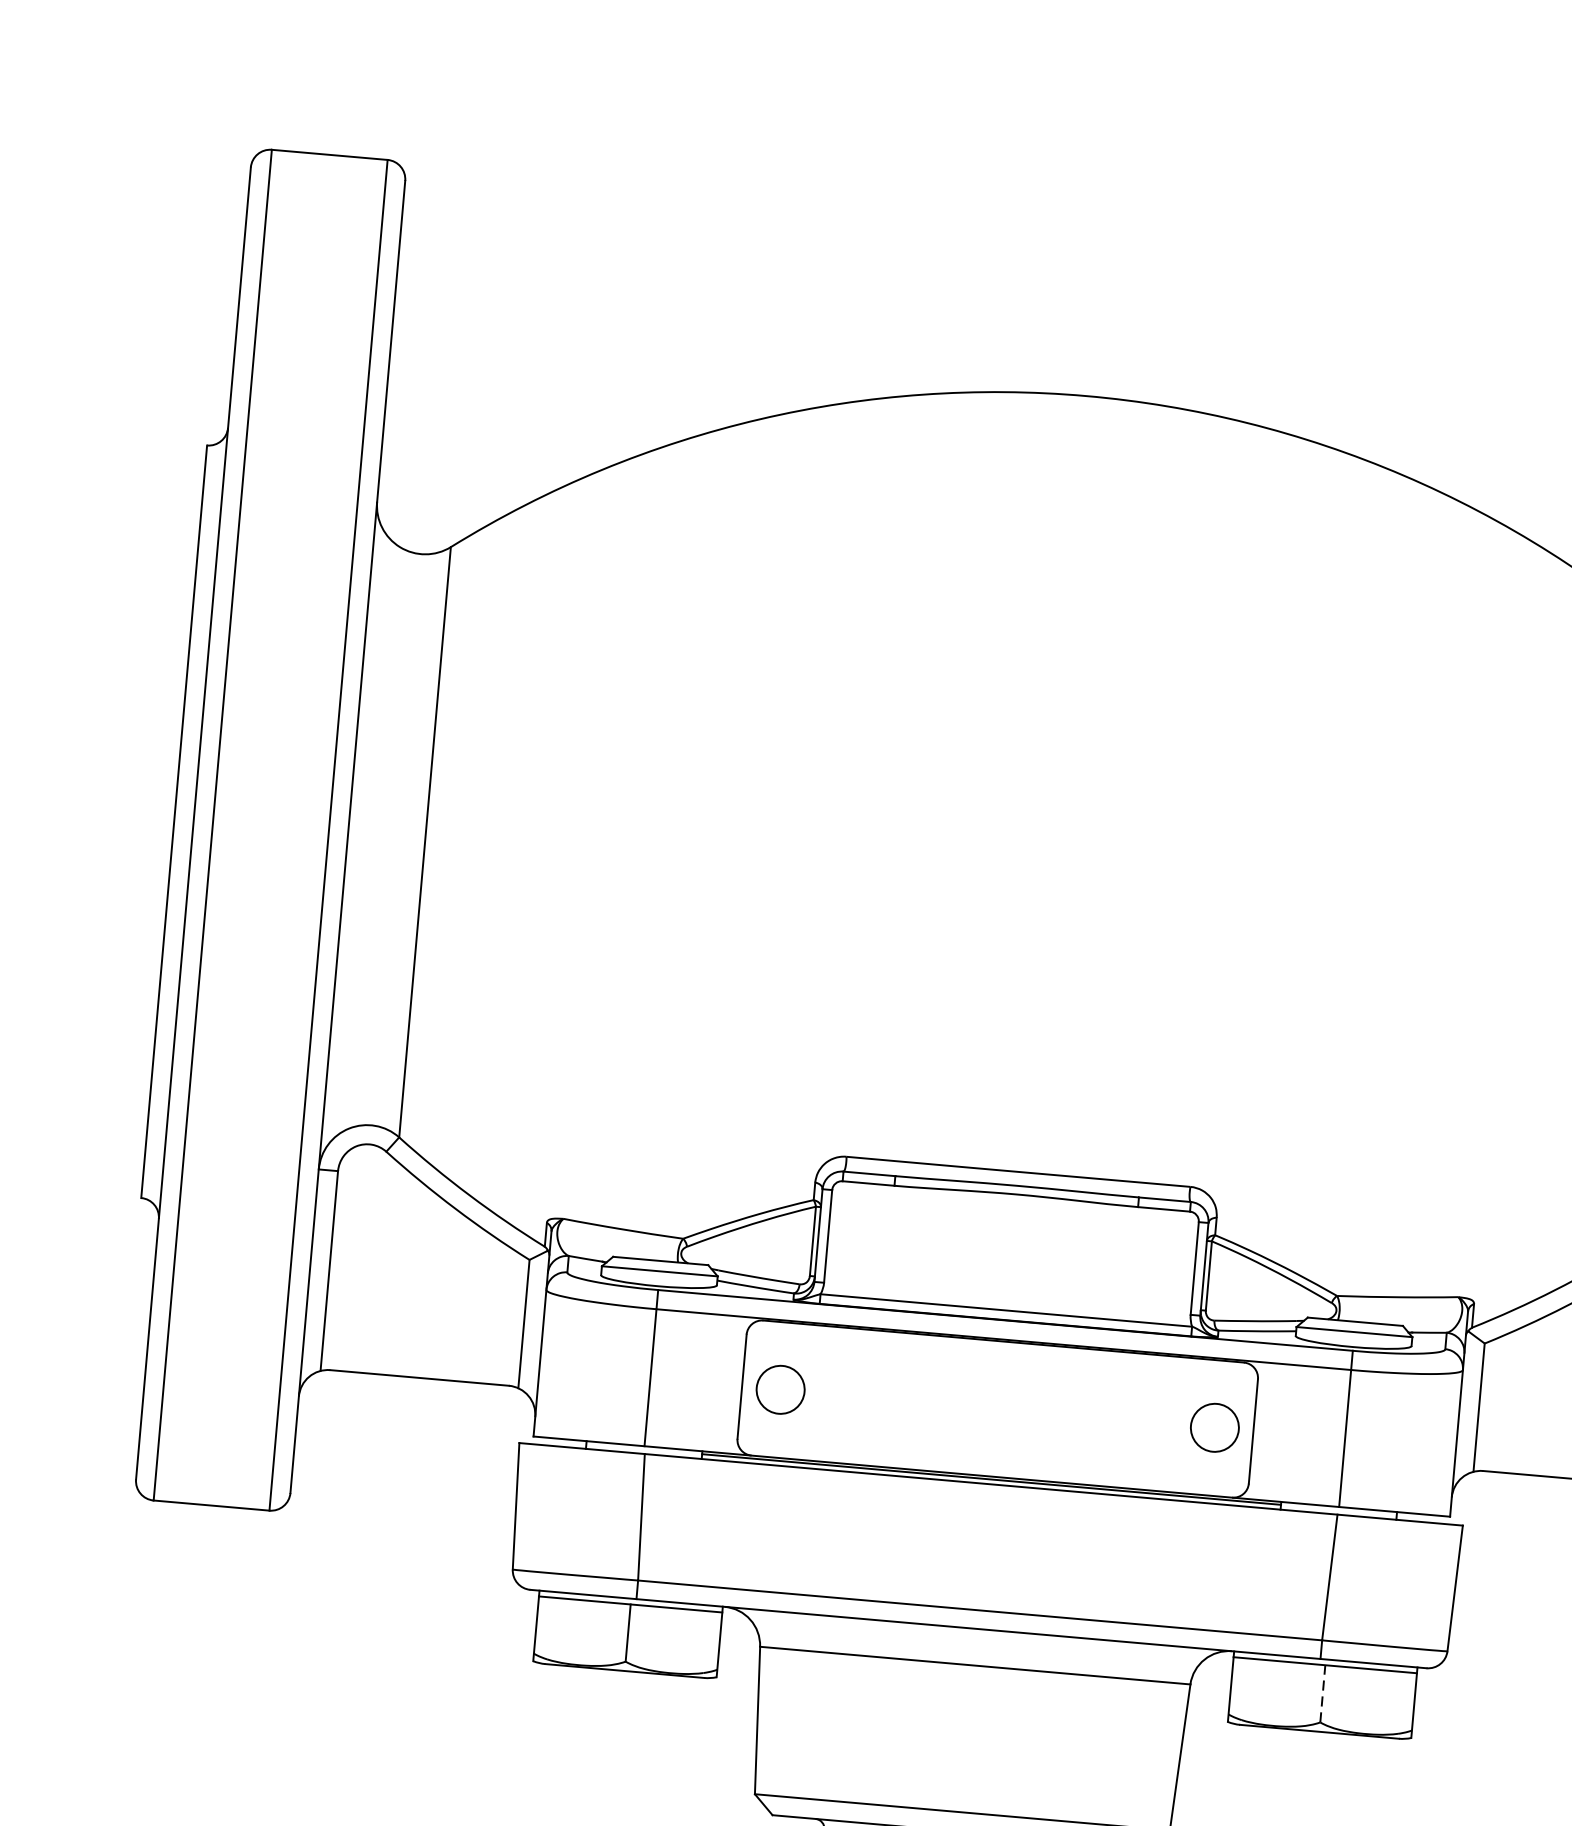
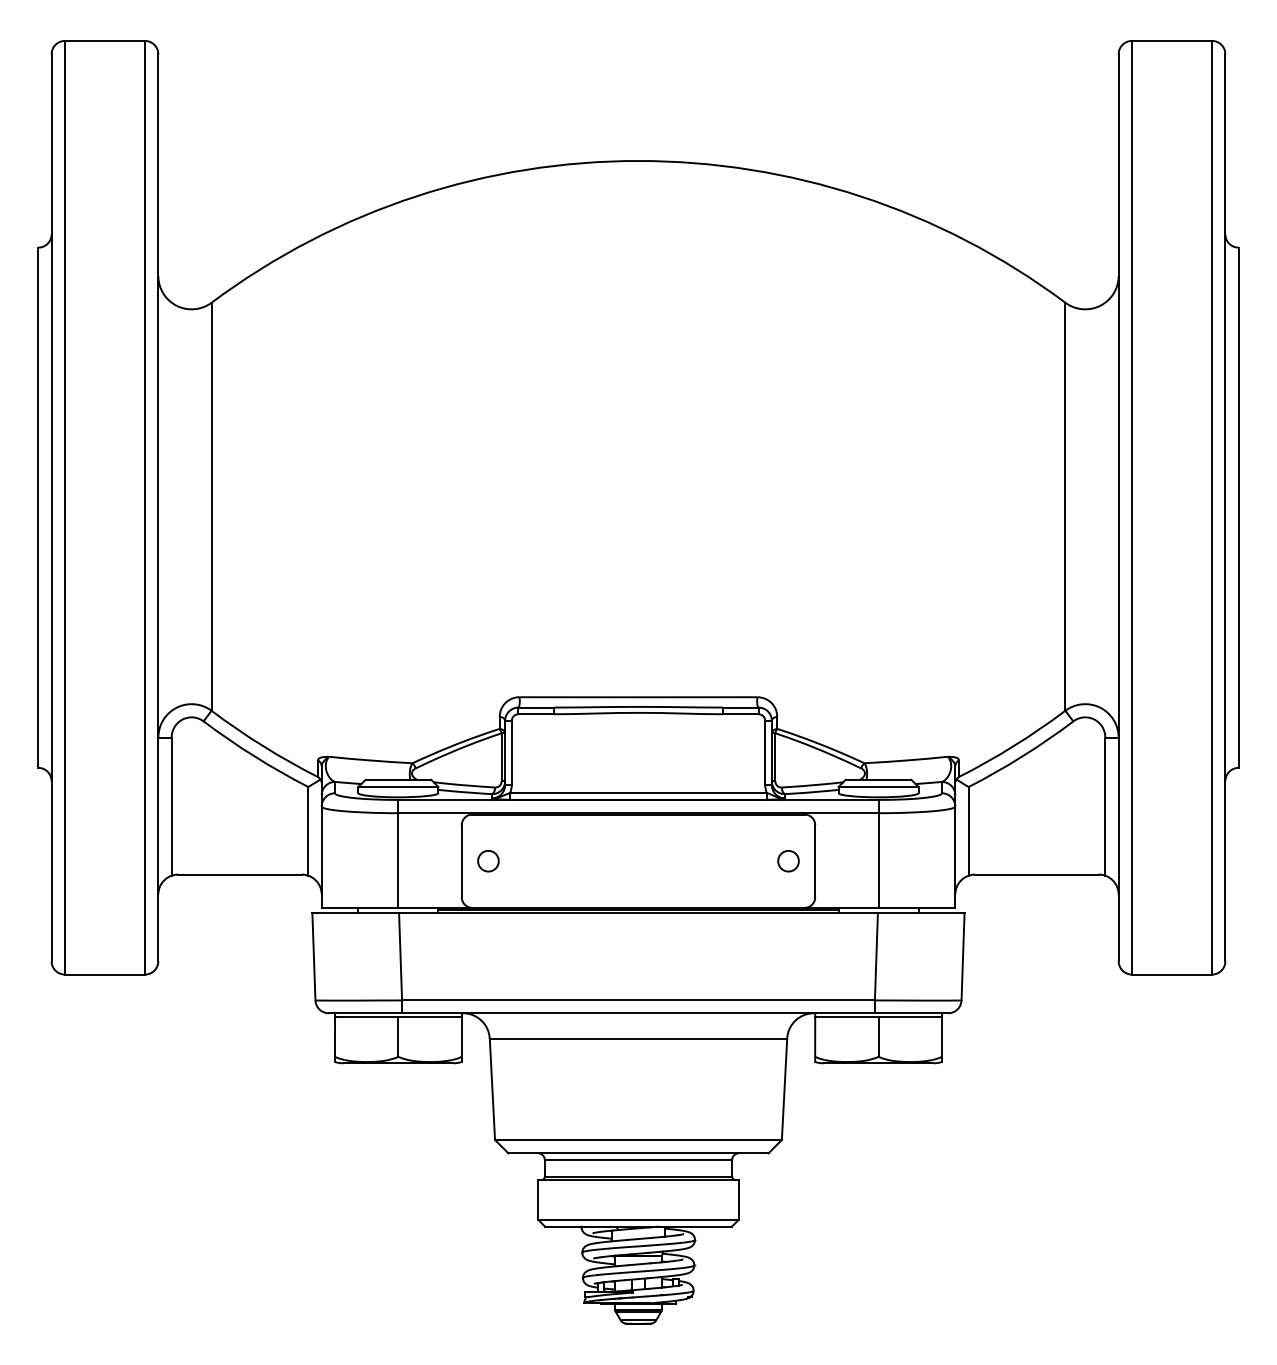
circle: (780, 1390) -> (488, 861), size x0.62
circle: (1214, 1428) -> (788, 861), size x0.62
line: (1322, 1694) -> (878, 1037), dashed -> solid

